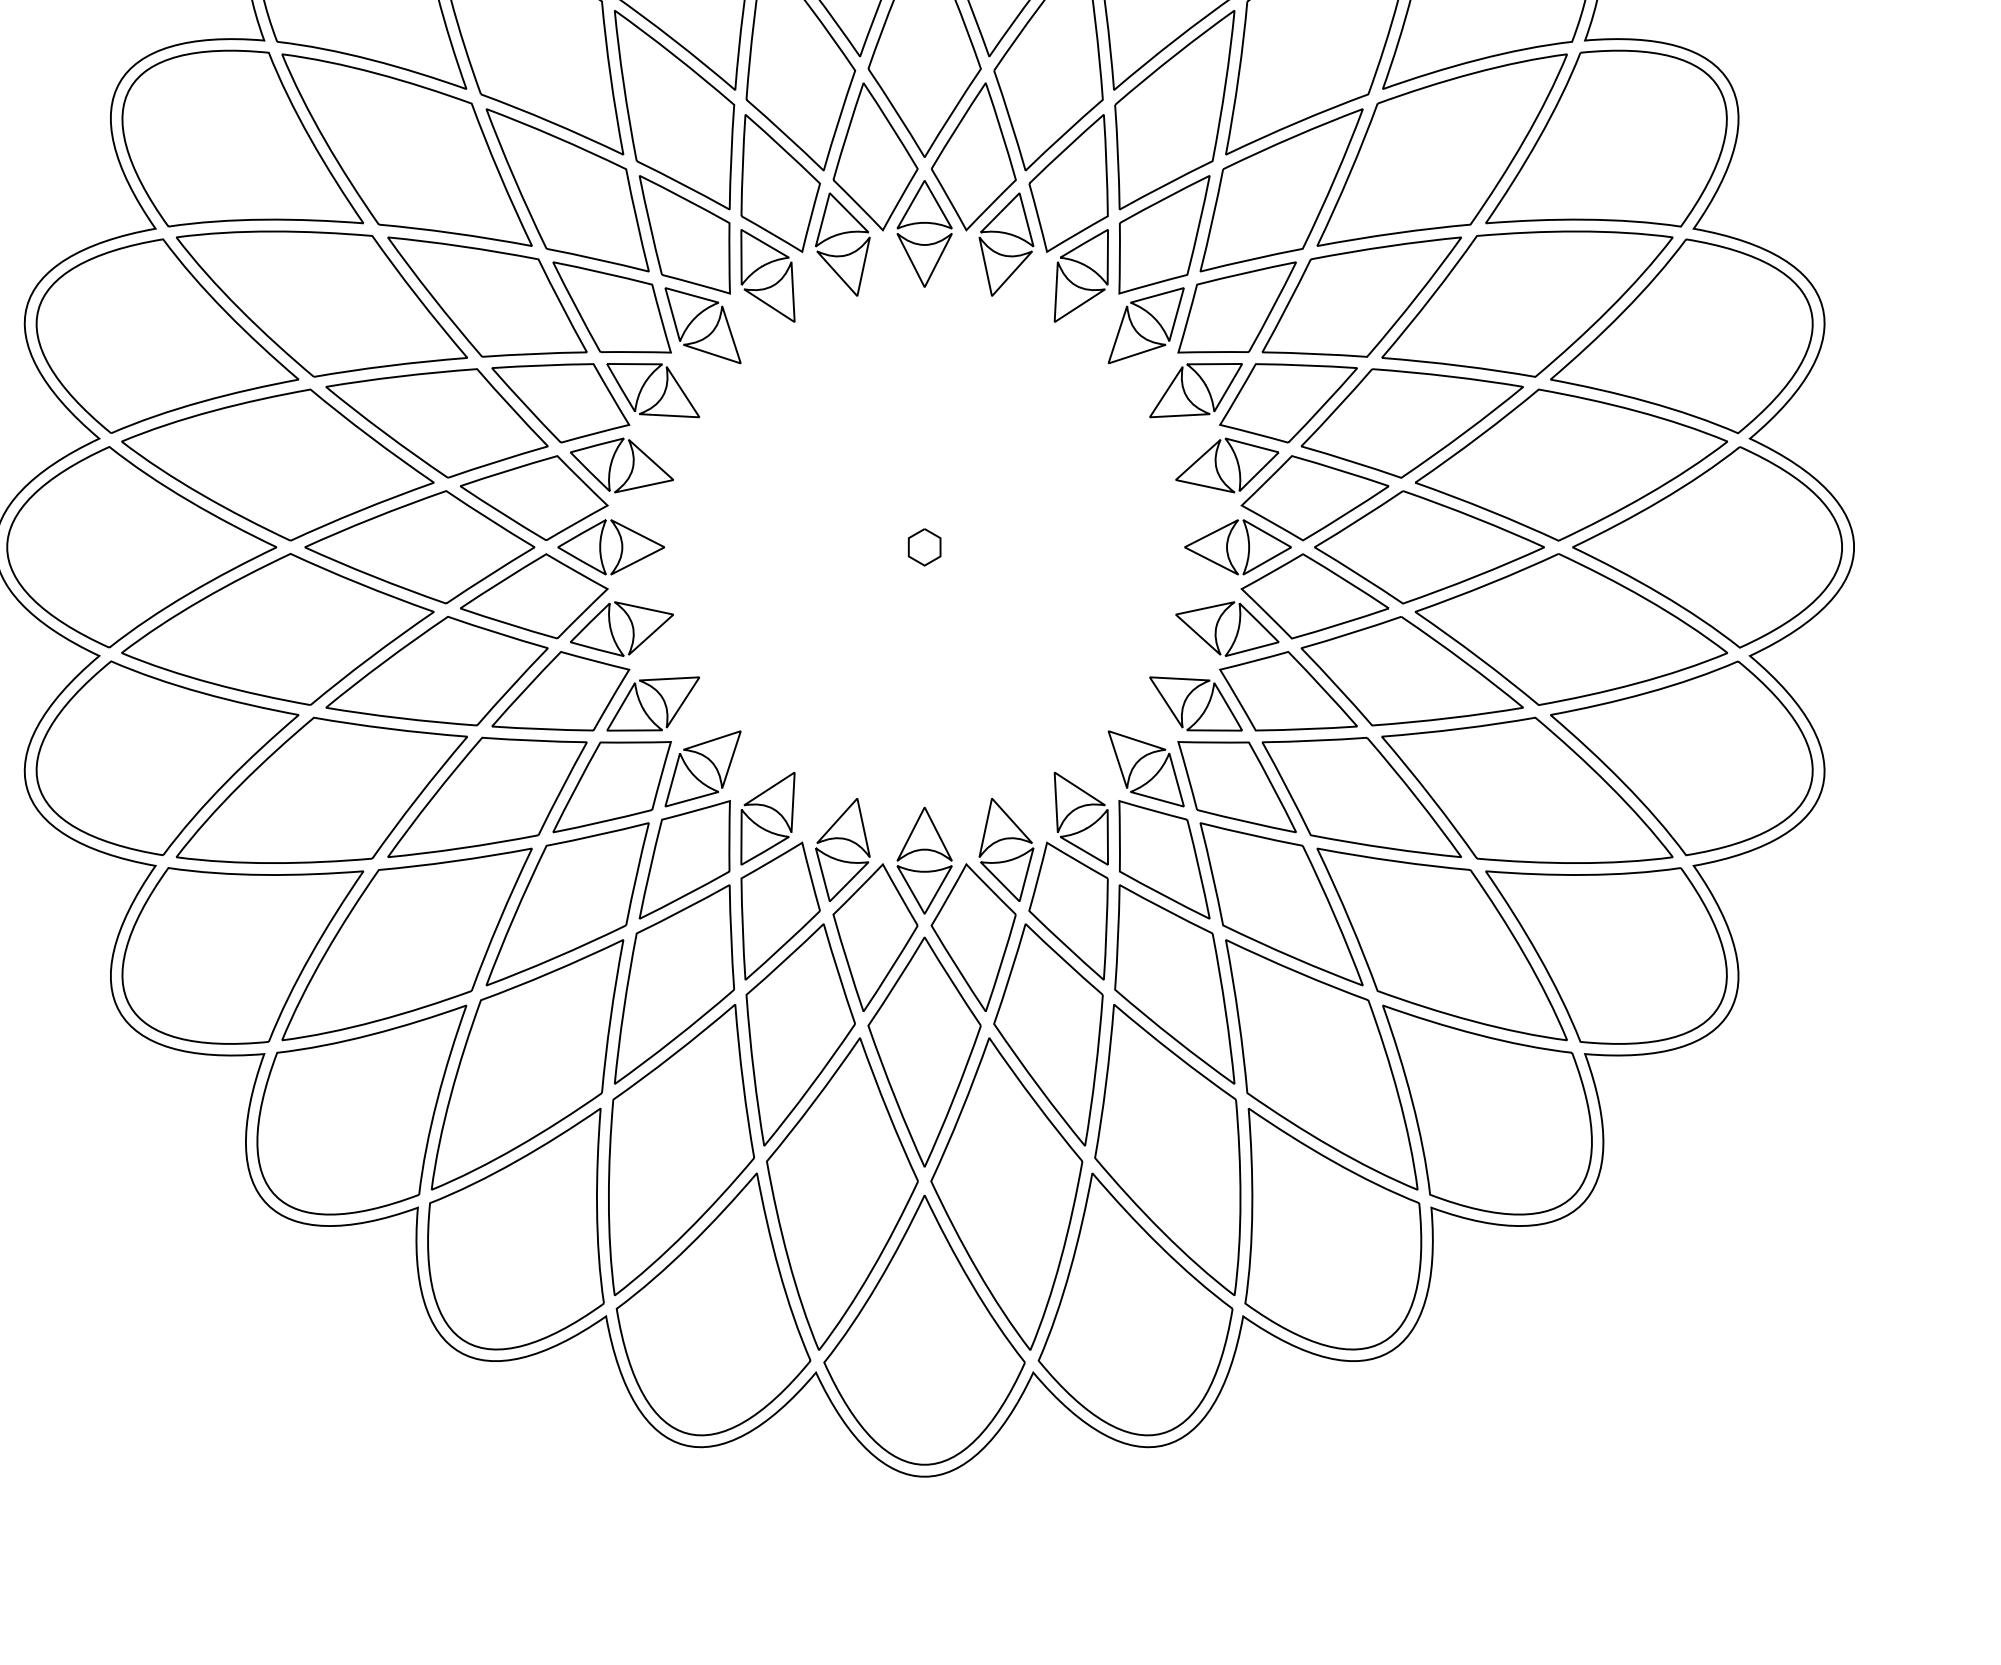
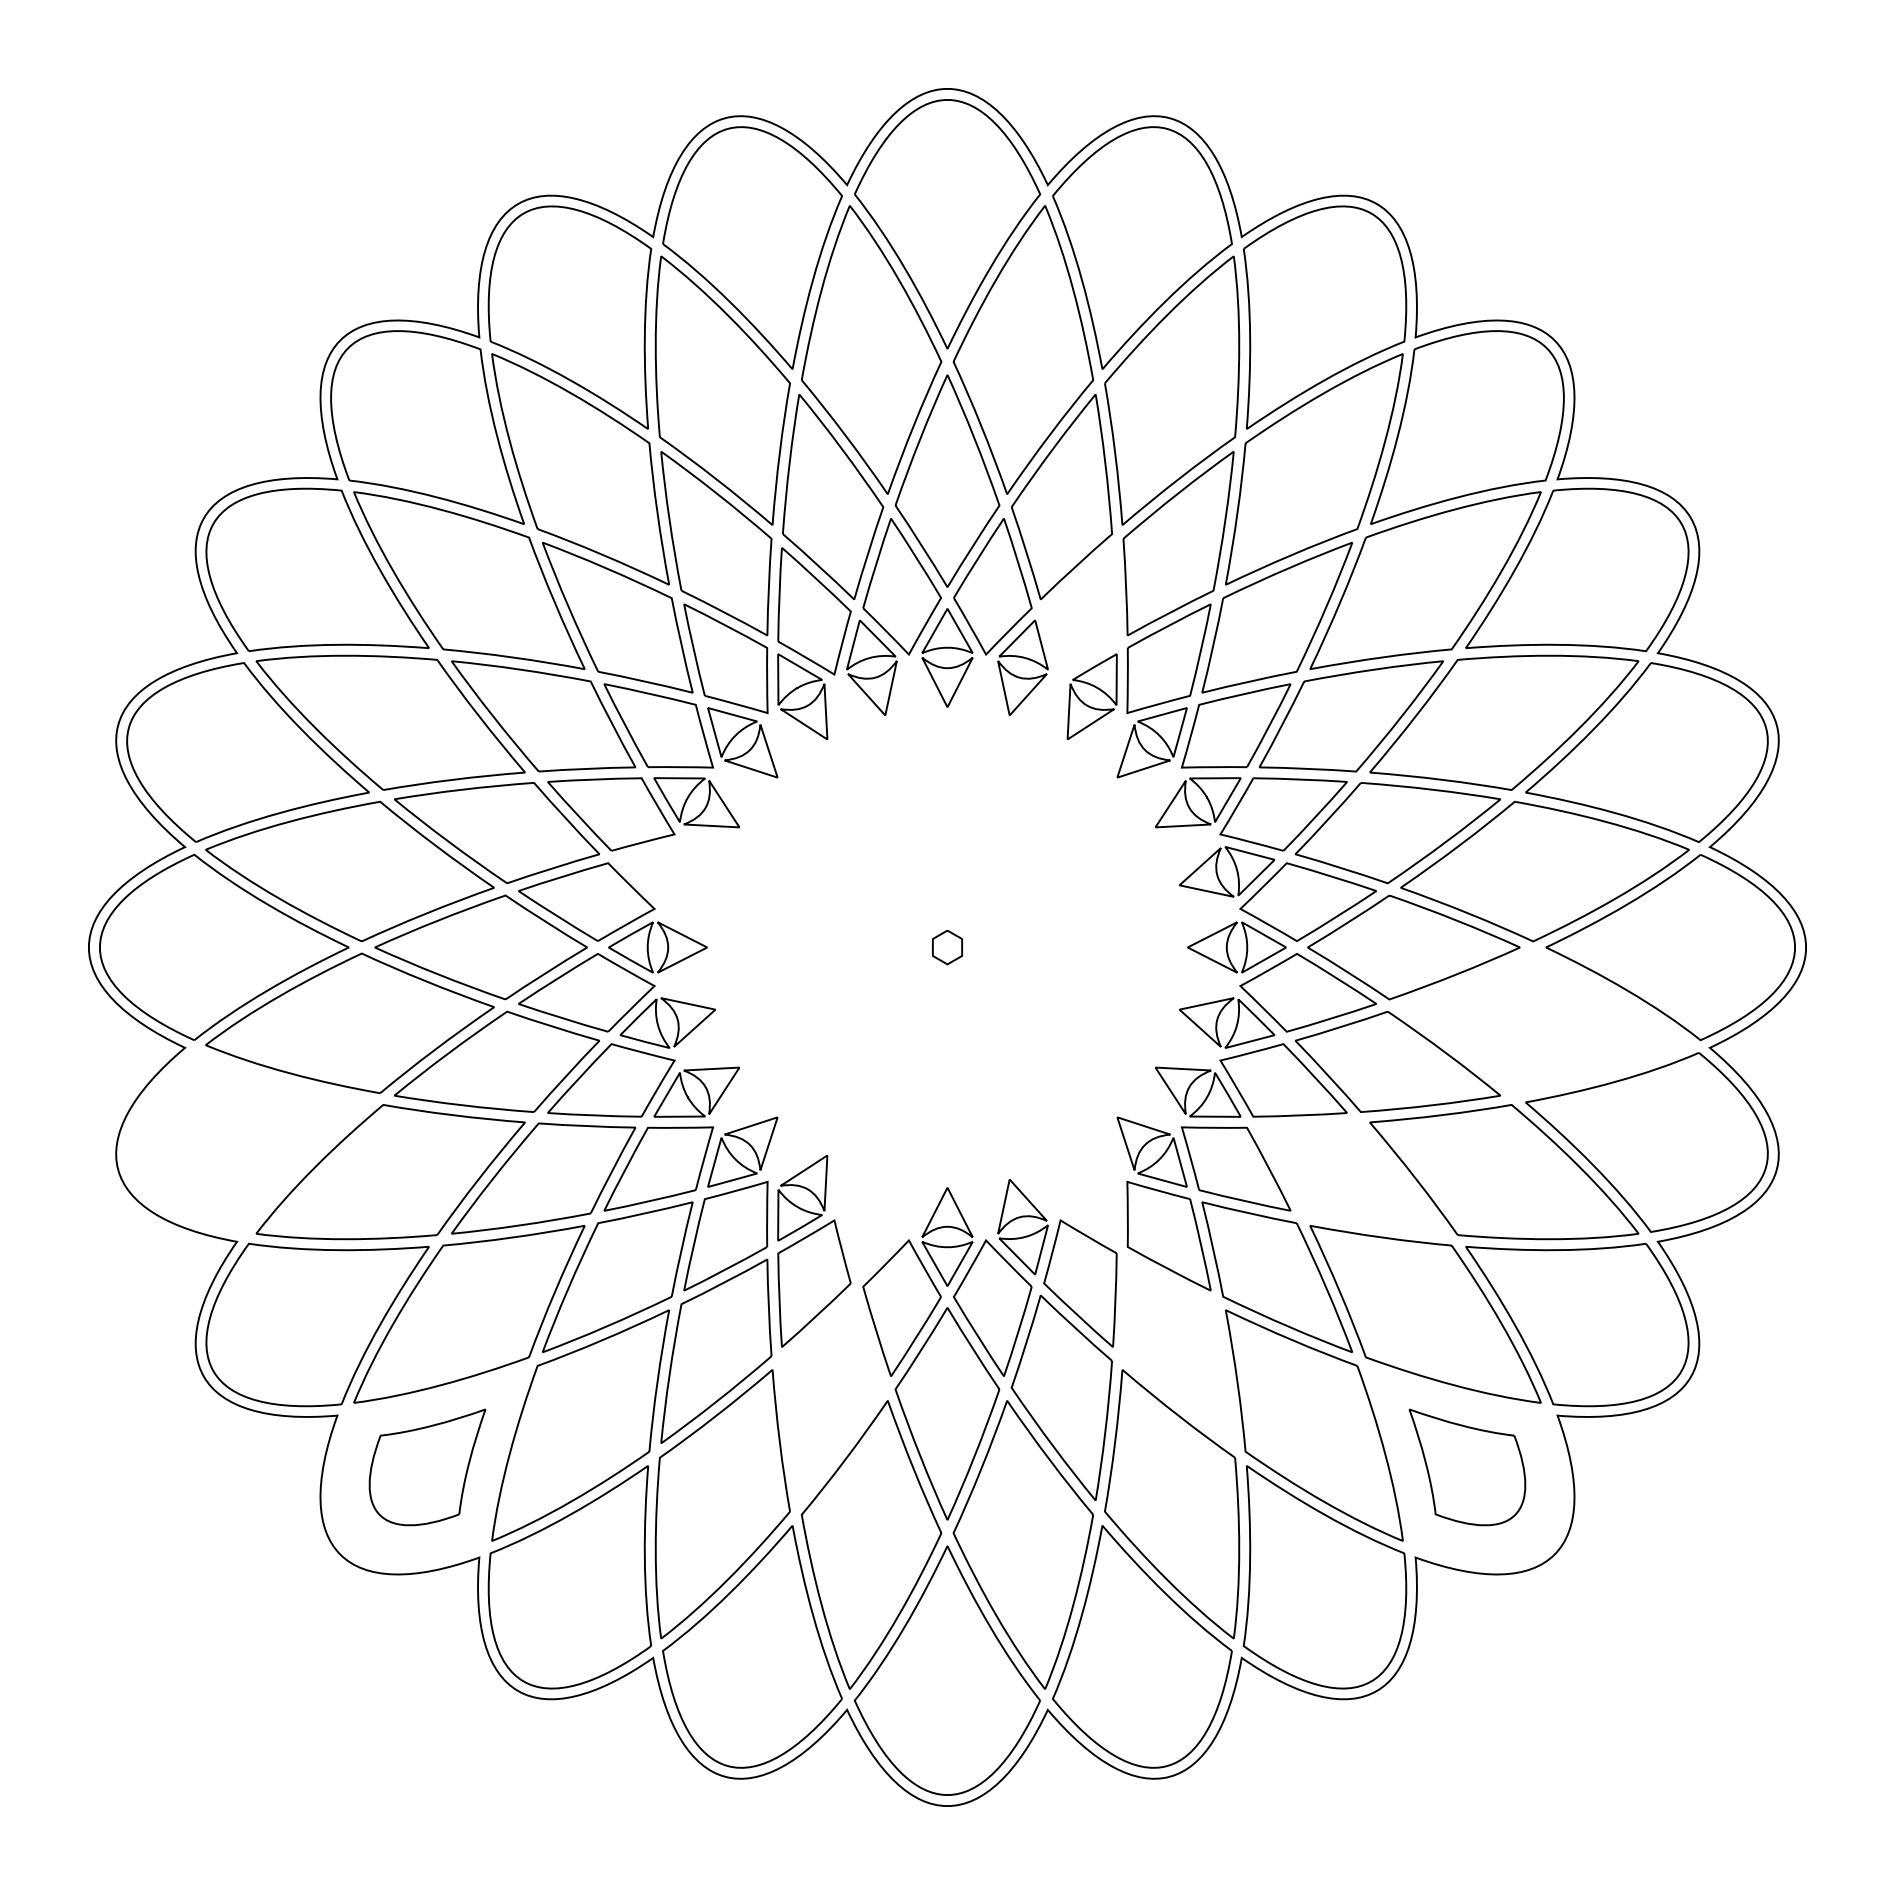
part: (1068, 183) -> (1080, 611), removed
part: (612, 462) -> (659, 869), removed
part: (1570, 629) -> (1544, 1023), removed
part: (166, 758) -> (247, 1142), removed
part: (1360, 797) -> (1350, 1178), removed
part: (1076, 810) -> (1087, 1190), removed
part: (840, 859) -> (869, 1235), removed
part: (1174, 983) -> (1178, 1350), removed
part: (800, 1034) -> (832, 1397), removed
part: (361, 1110) -> (427, 1467), size x0.6
part: (1487, 1110) -> (1467, 1467), size x0.6

